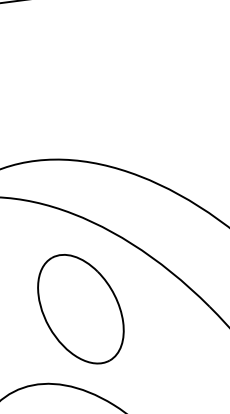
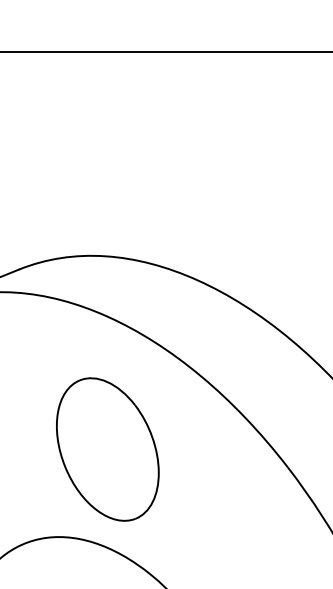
part: (80, 309) -> (107, 449), moved

